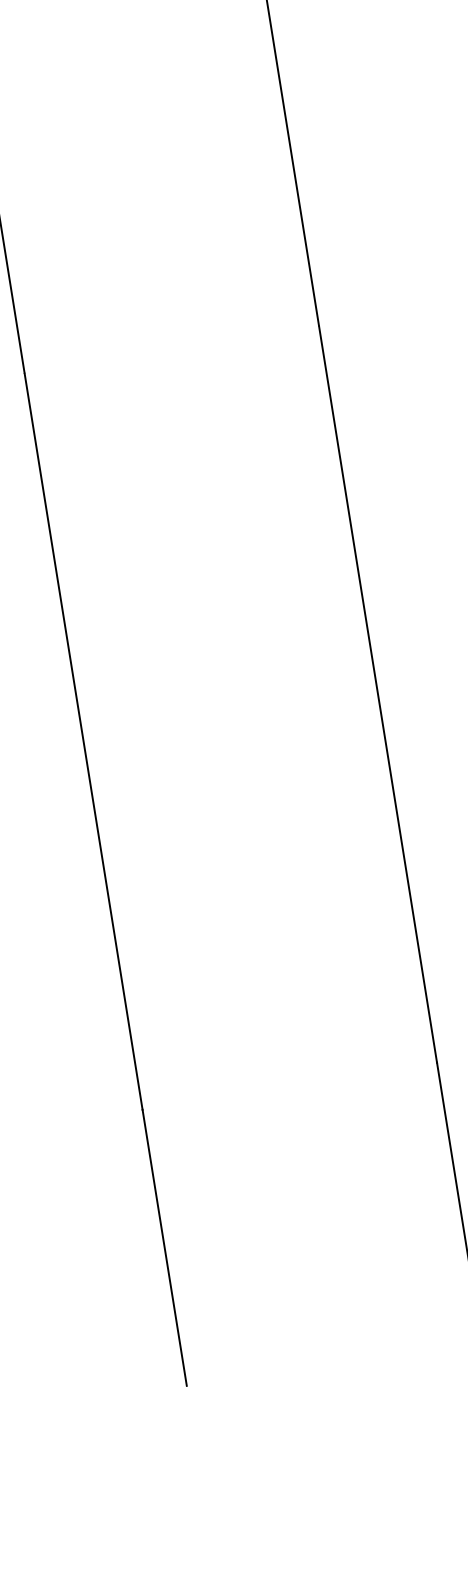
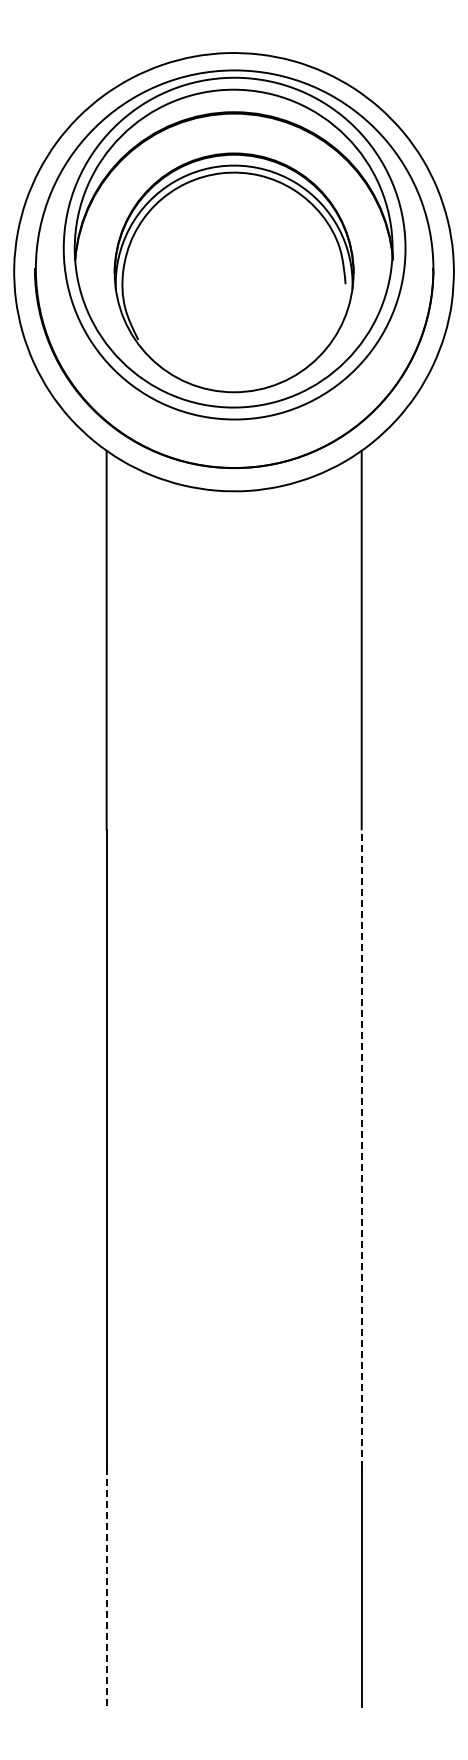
line: (377, 694) -> (361, 1149), solid -> dashed
line: (164, 1247) -> (106, 1587), solid -> dashed

